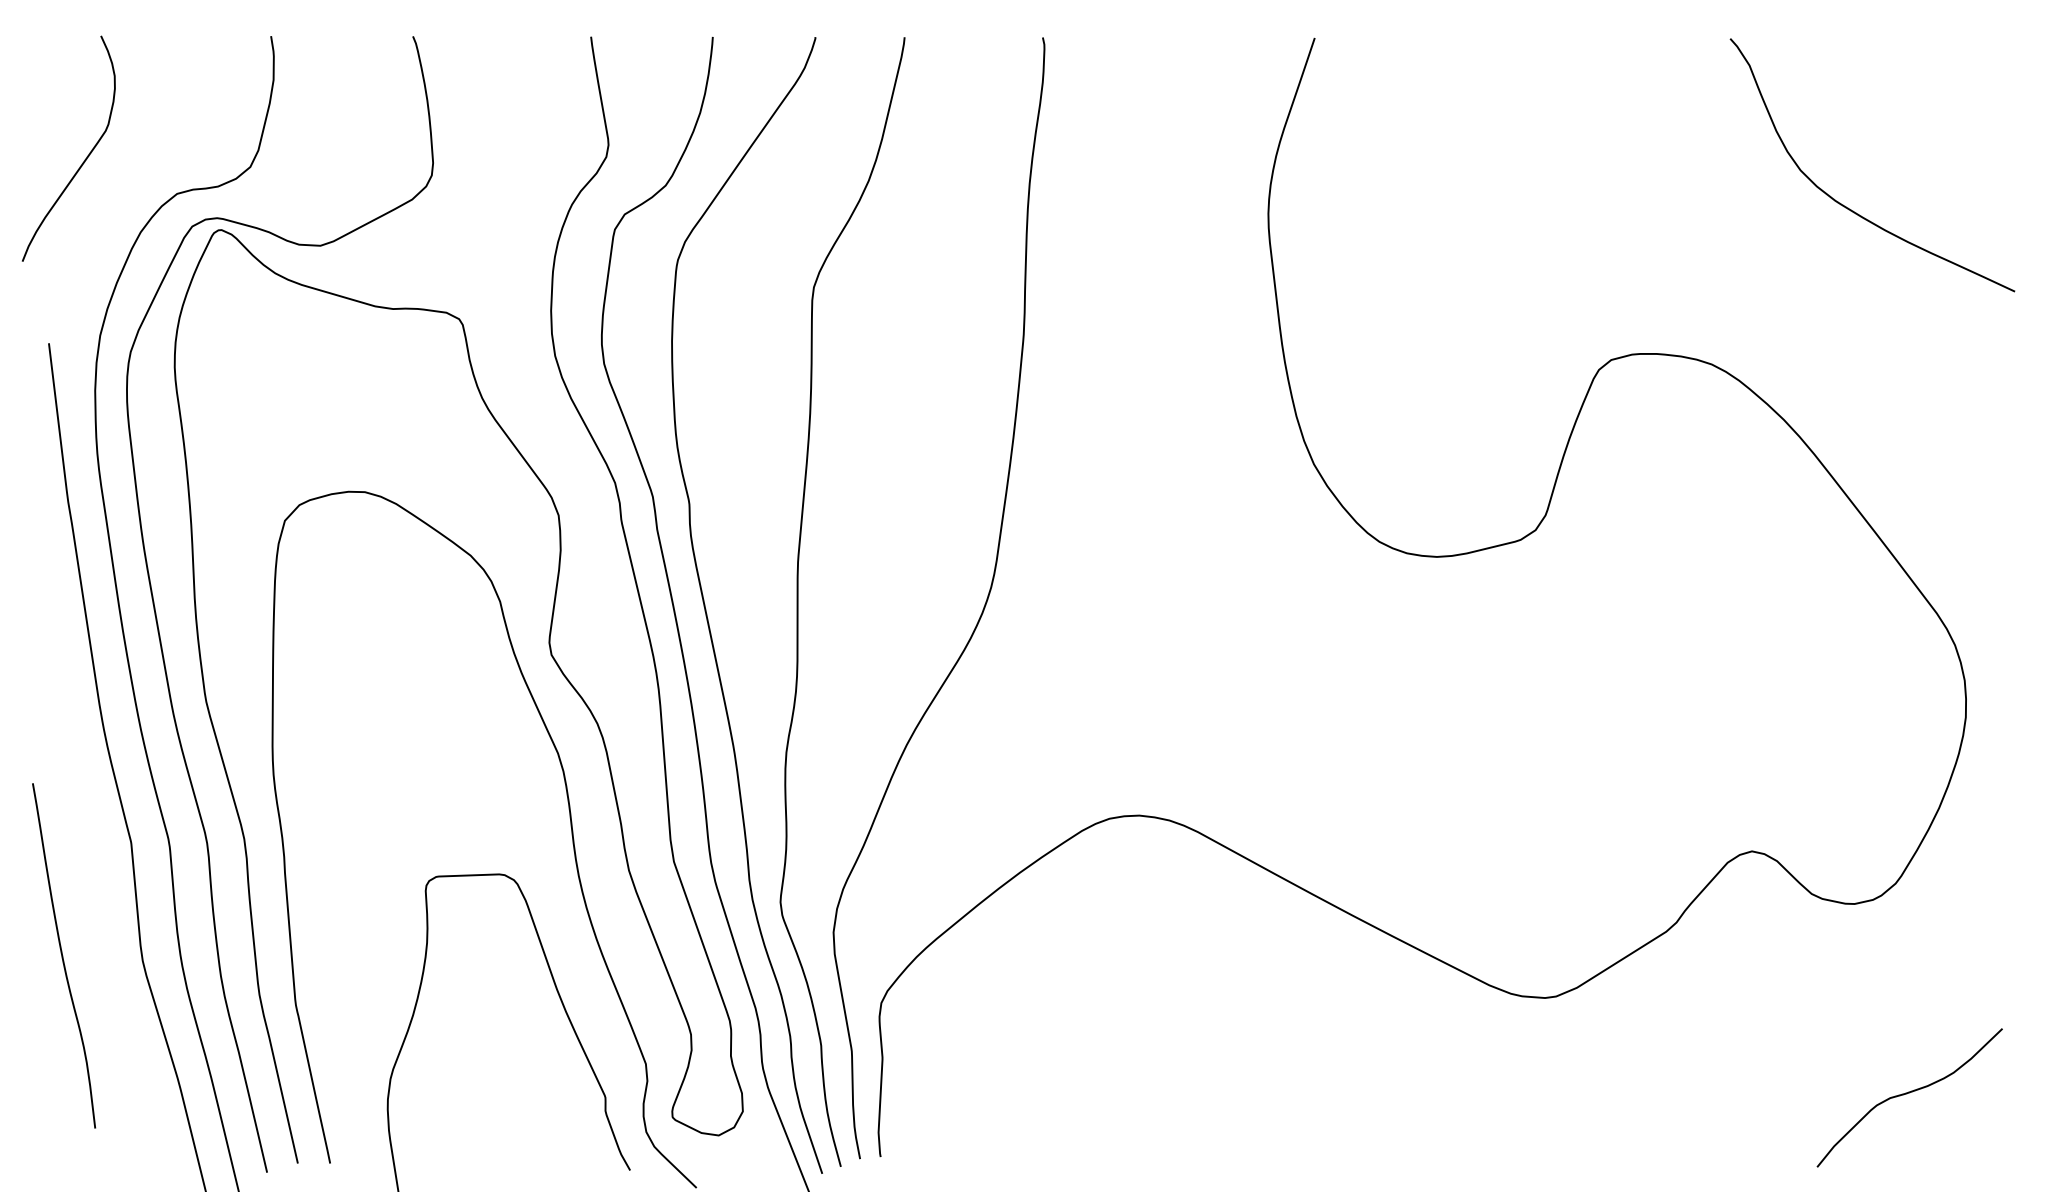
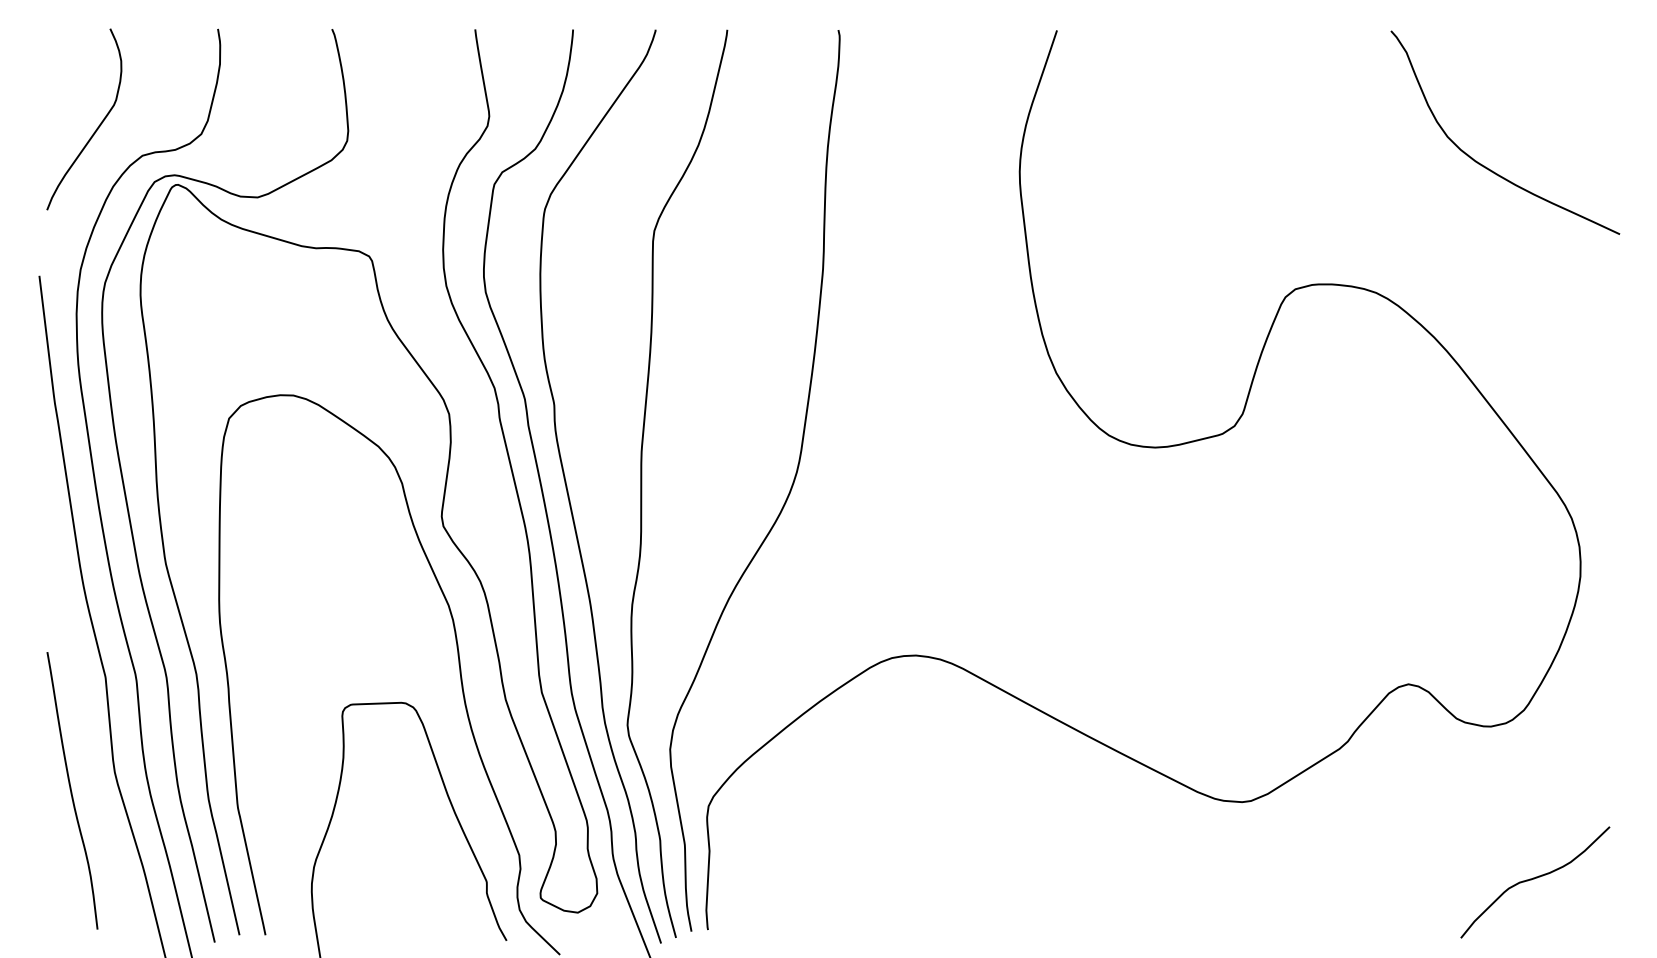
curve: (84, 159) -> (96, 128), moved
curve: (63, 955) -> (72, 790), moved

